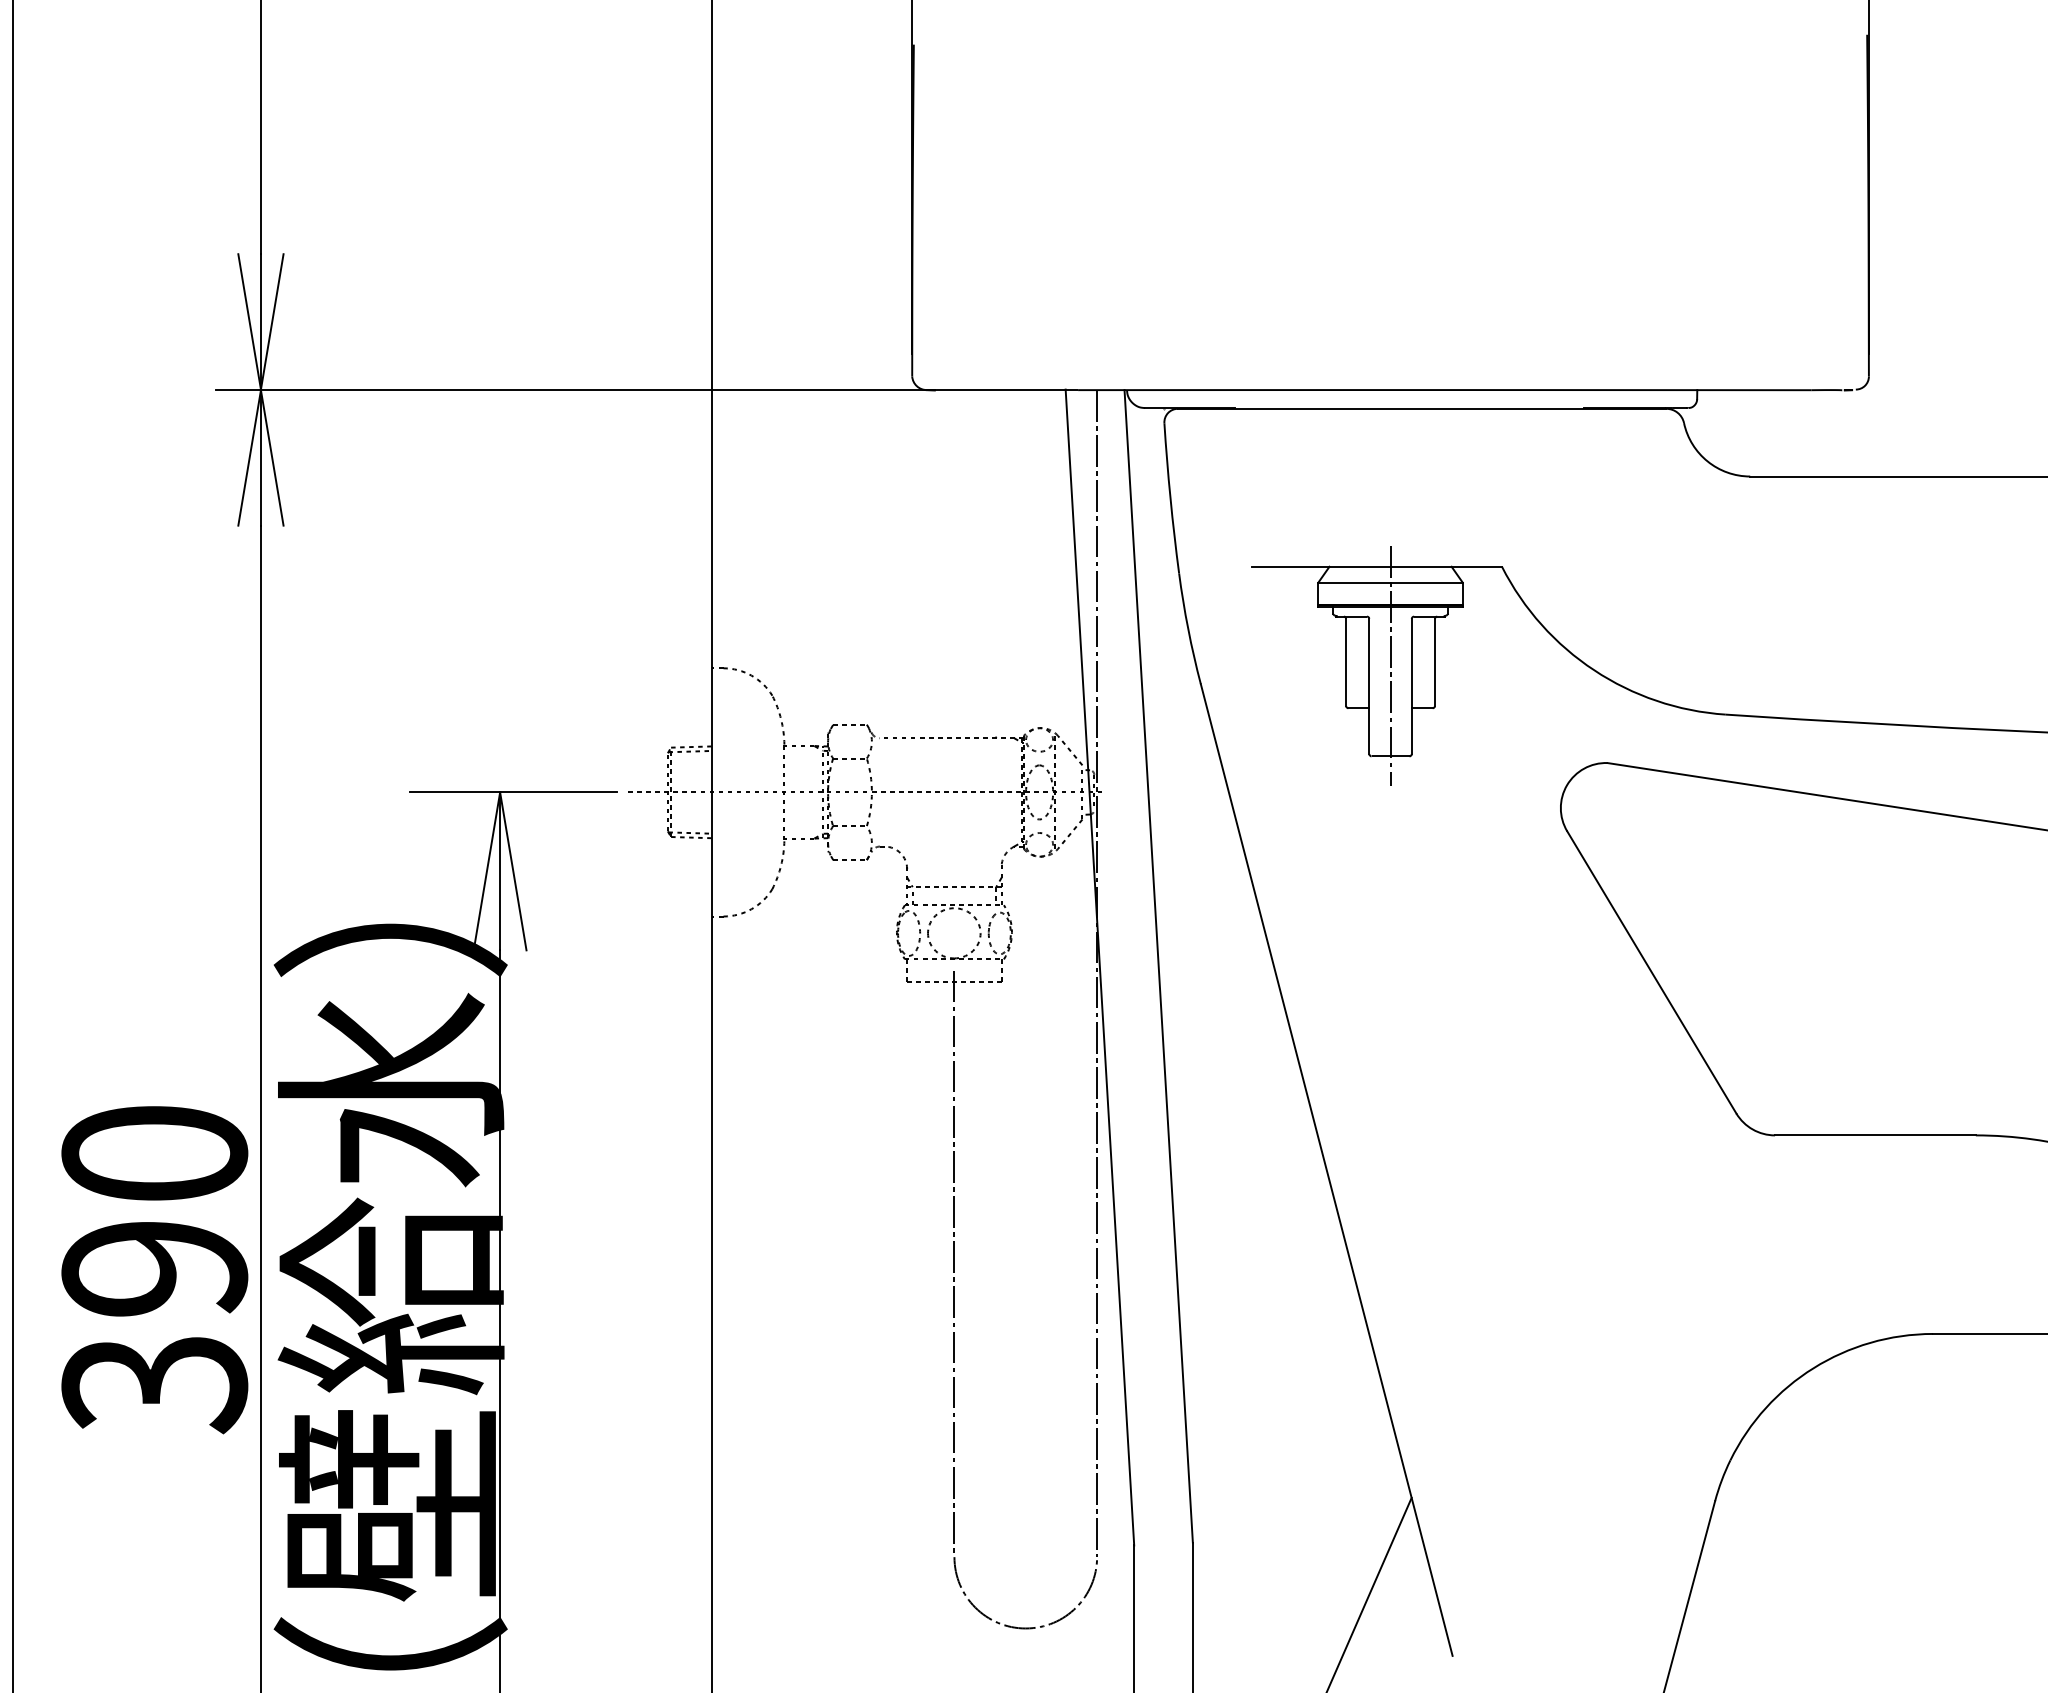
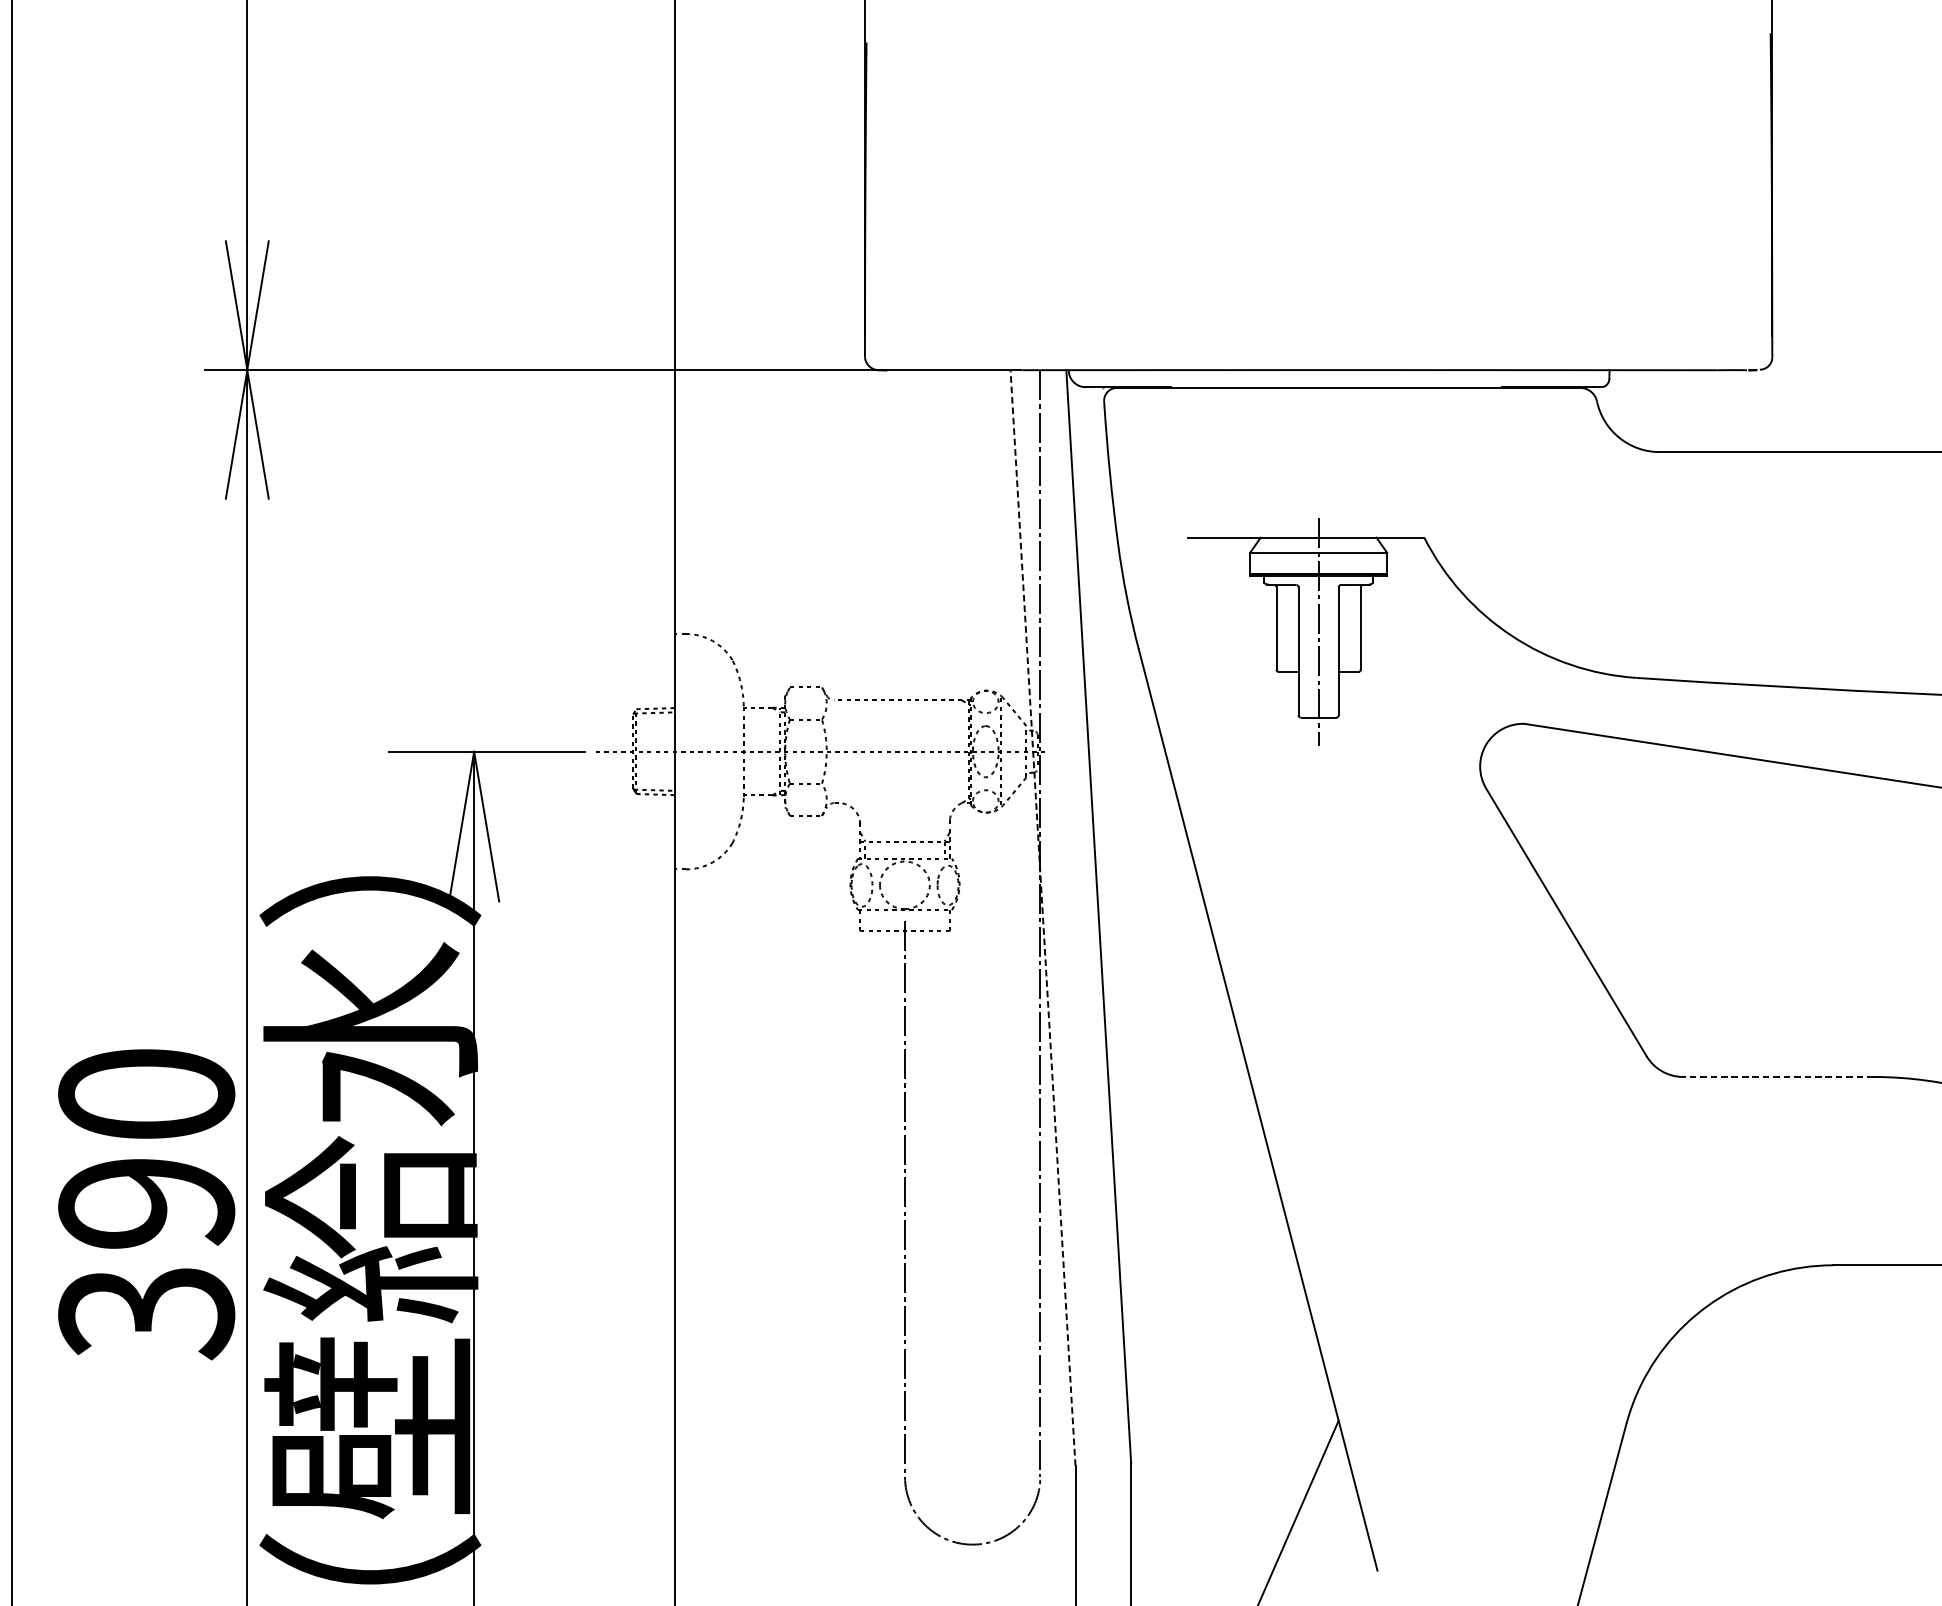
line: (1099, 967) -> (1042, 917), solid -> dashed
line: (1874, 1135) -> (1777, 1077), solid -> dashed

